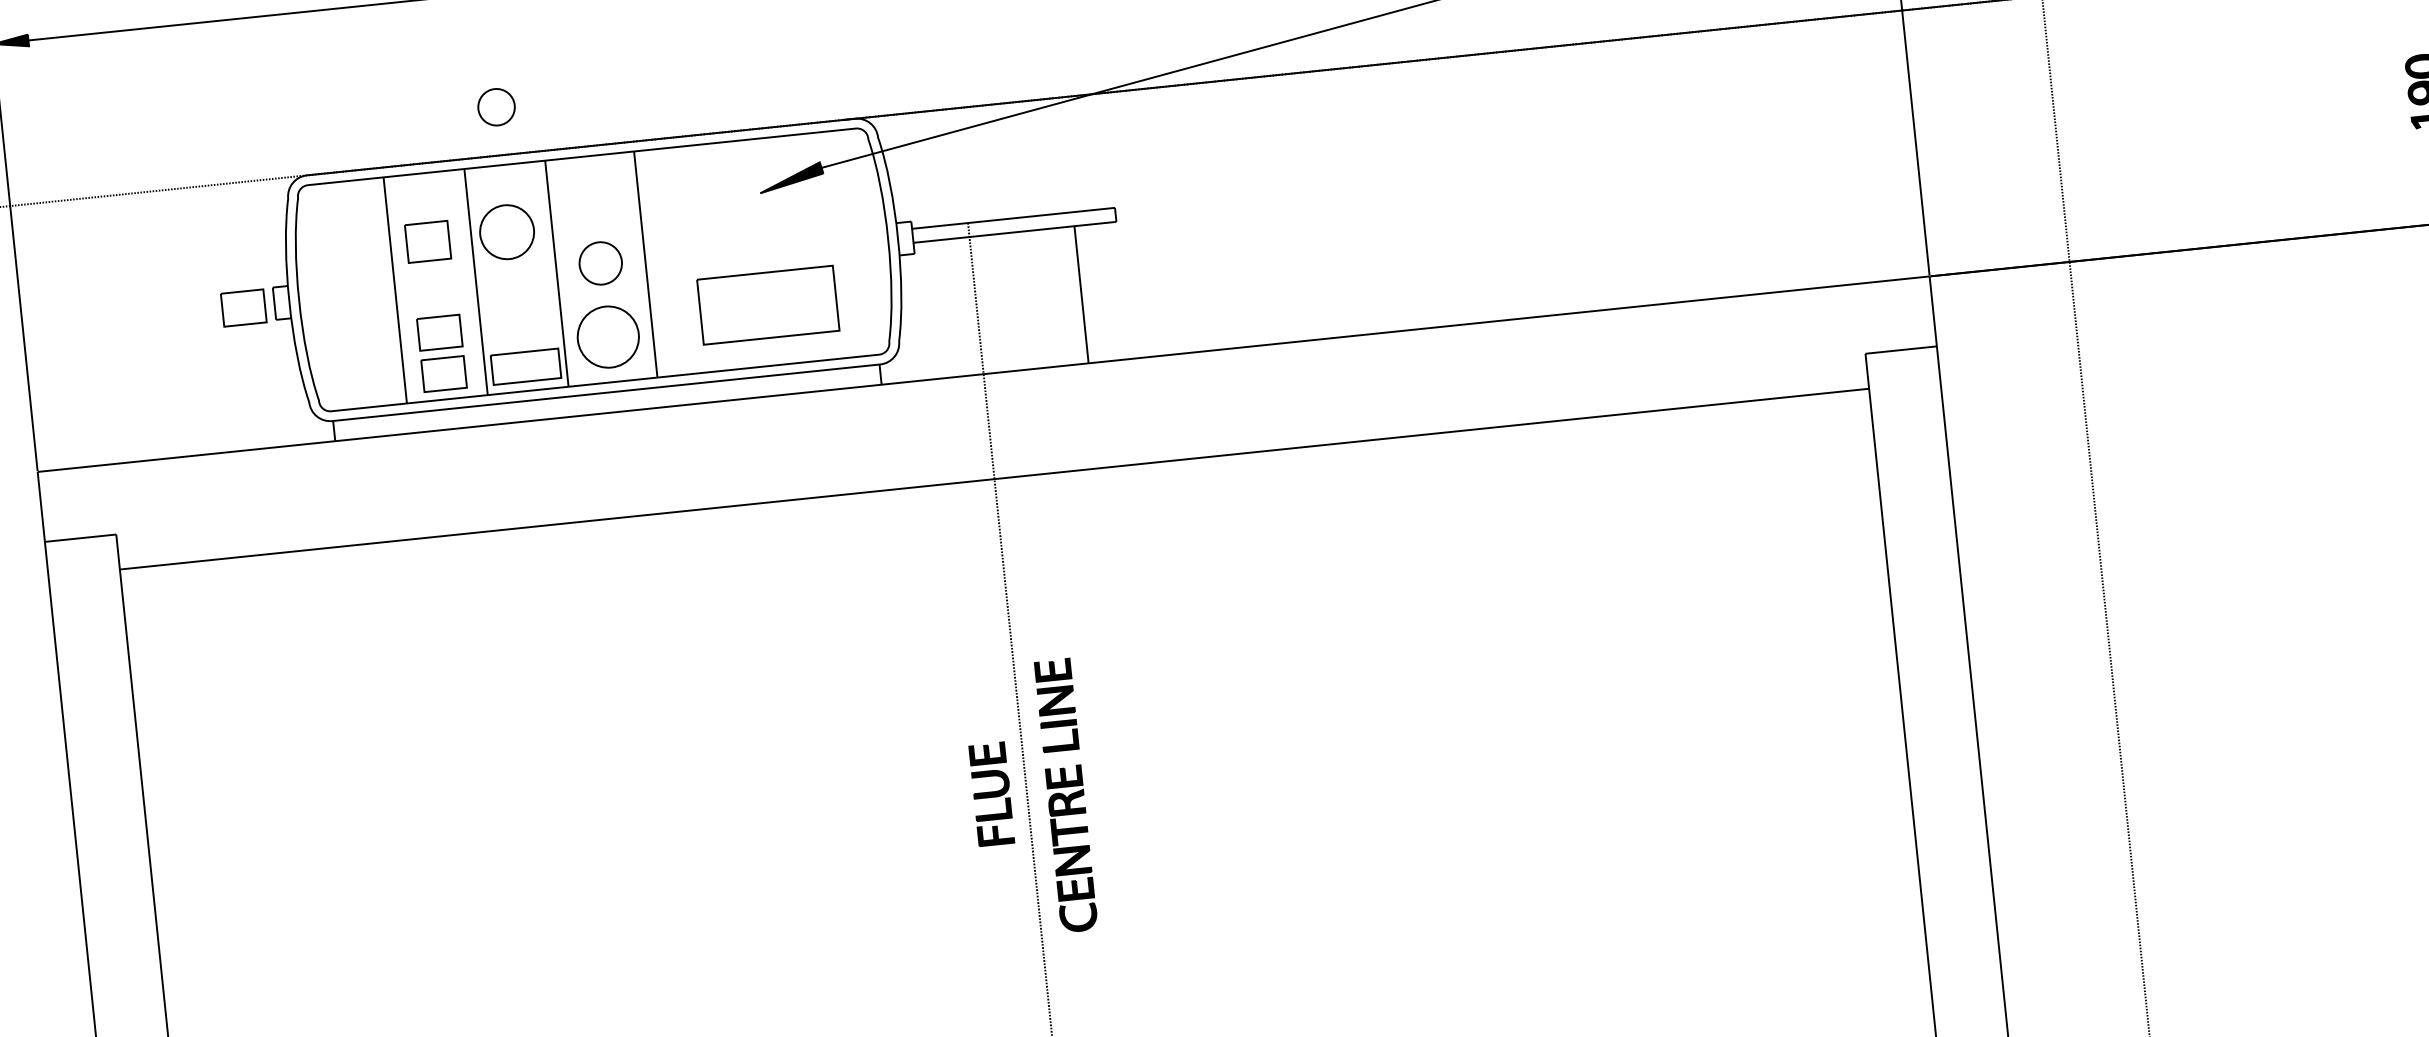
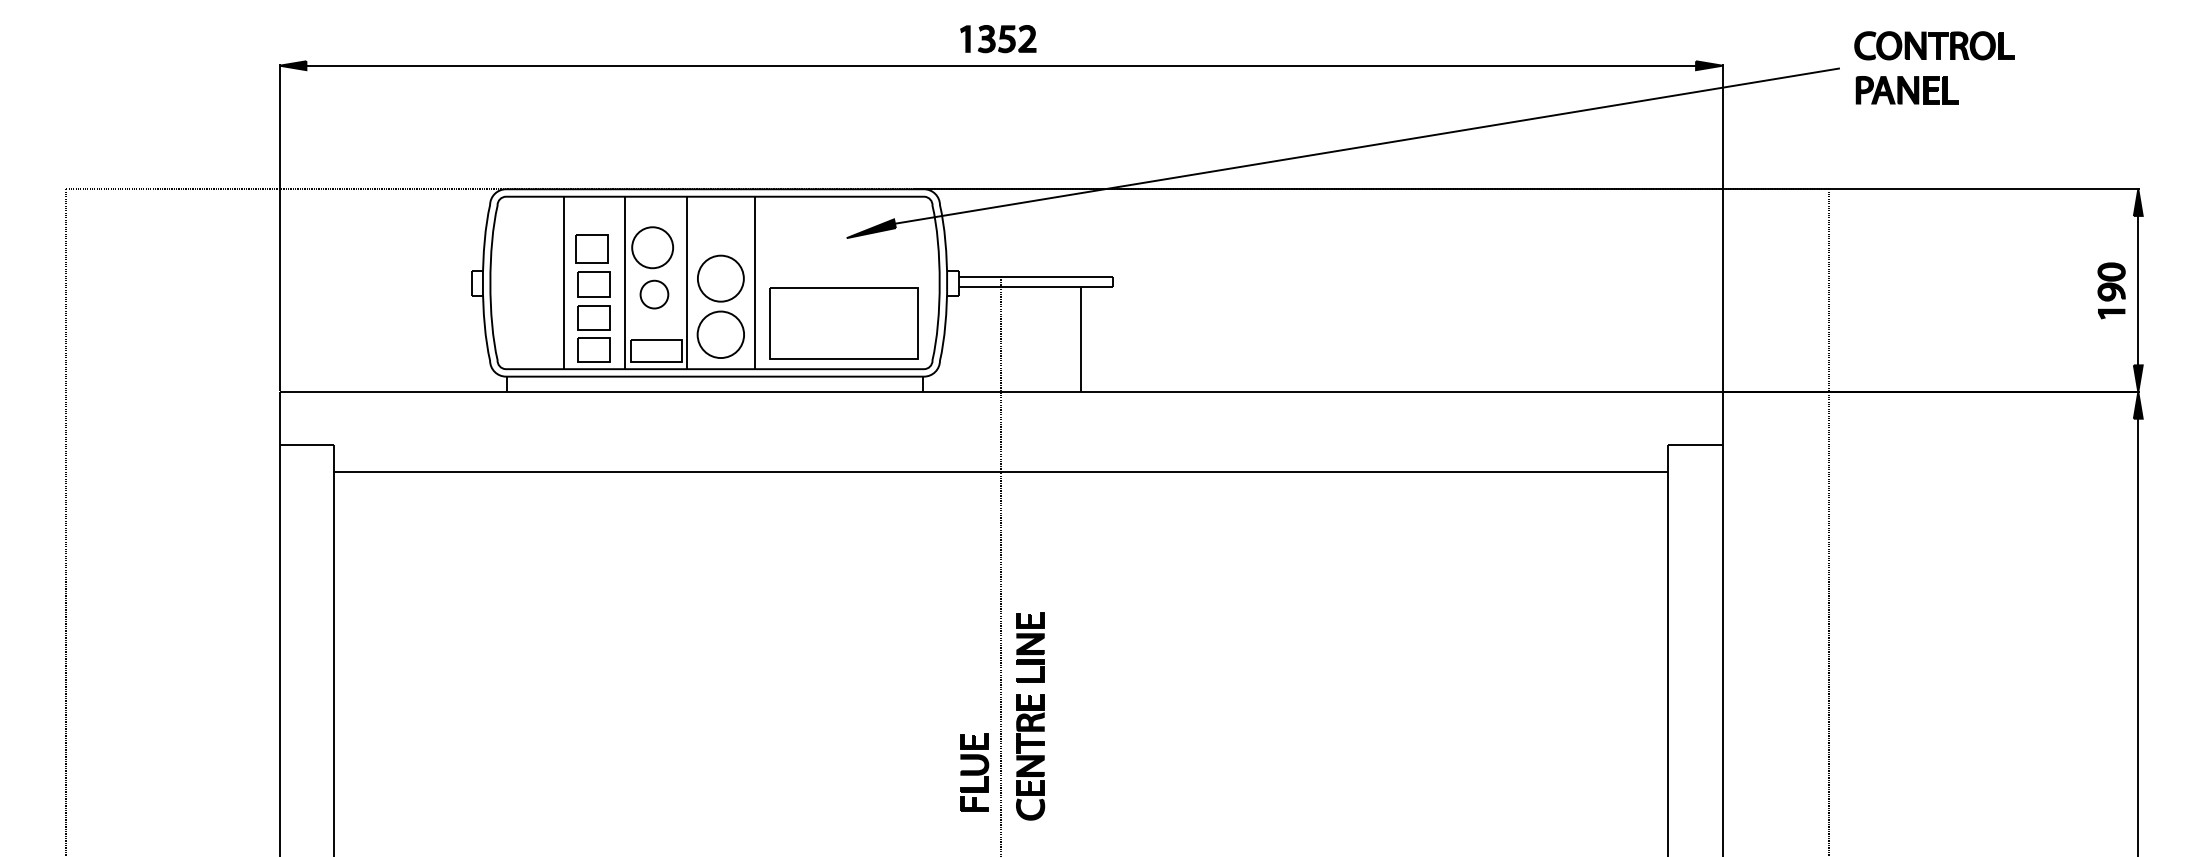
part: (496, 107) -> (654, 294), moved
part: (600, 263) -> (720, 278), size x1.43
part: (767, 305) -> (843, 323), size x1.43
part: (243, 308) -> (593, 284), moved
part: (991, 794) -> (974, 772), moved

